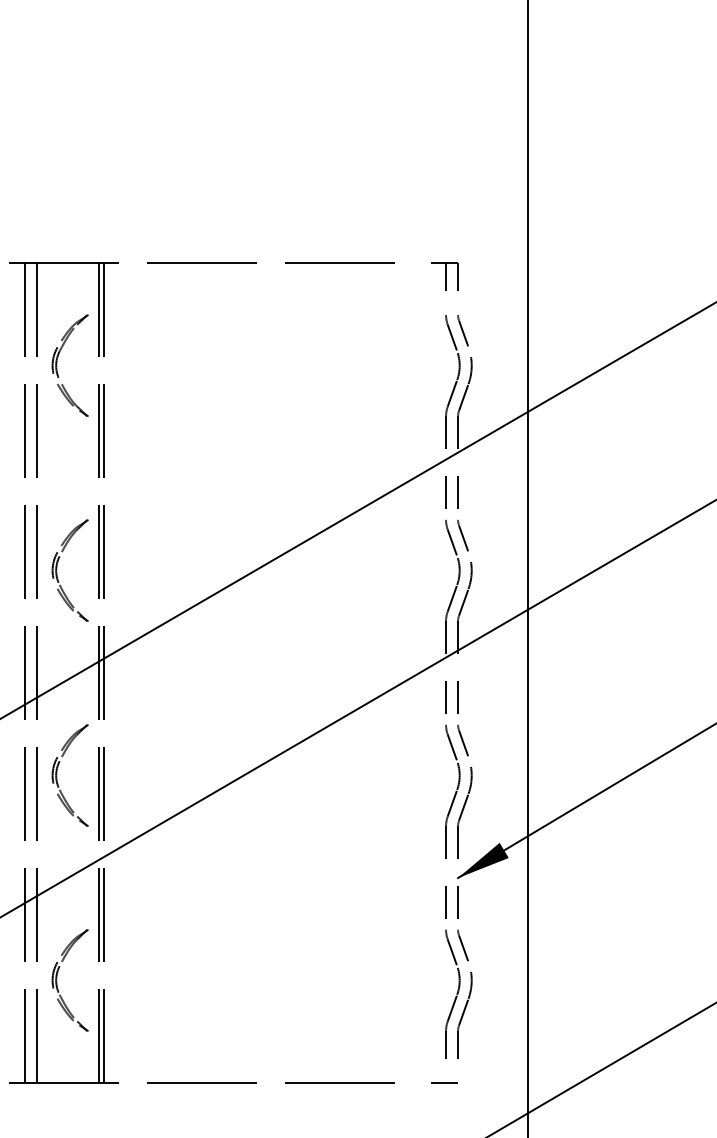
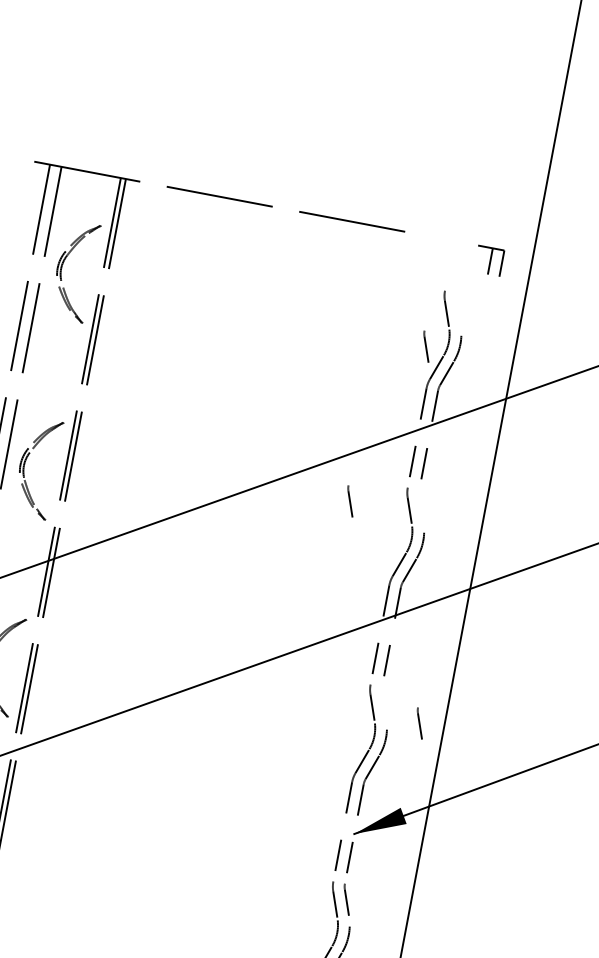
part: (444, 276) -> (488, 260), moved
line: (462, 330) -> (425, 346), moved
line: (462, 535) -> (349, 501), moved
line: (462, 740) -> (419, 723), moved

